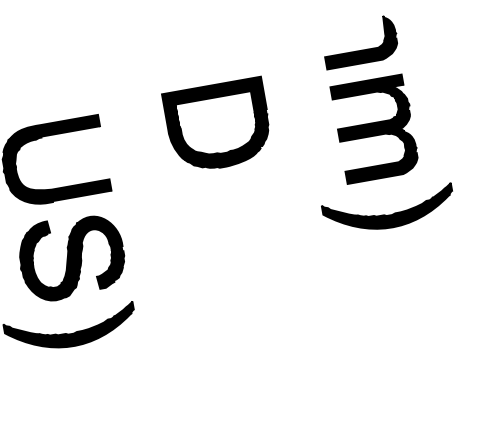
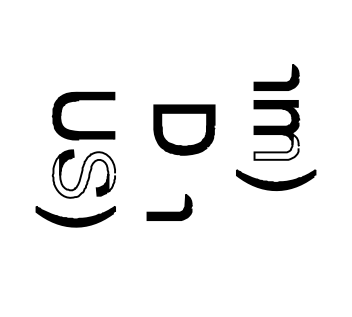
part: (218, 125) -> (184, 129), moved
fill: (379, 155) -> (276, 146), removed
fill: (71, 258) -> (83, 174), removed
part: (222, 287) -> (169, 207), added

